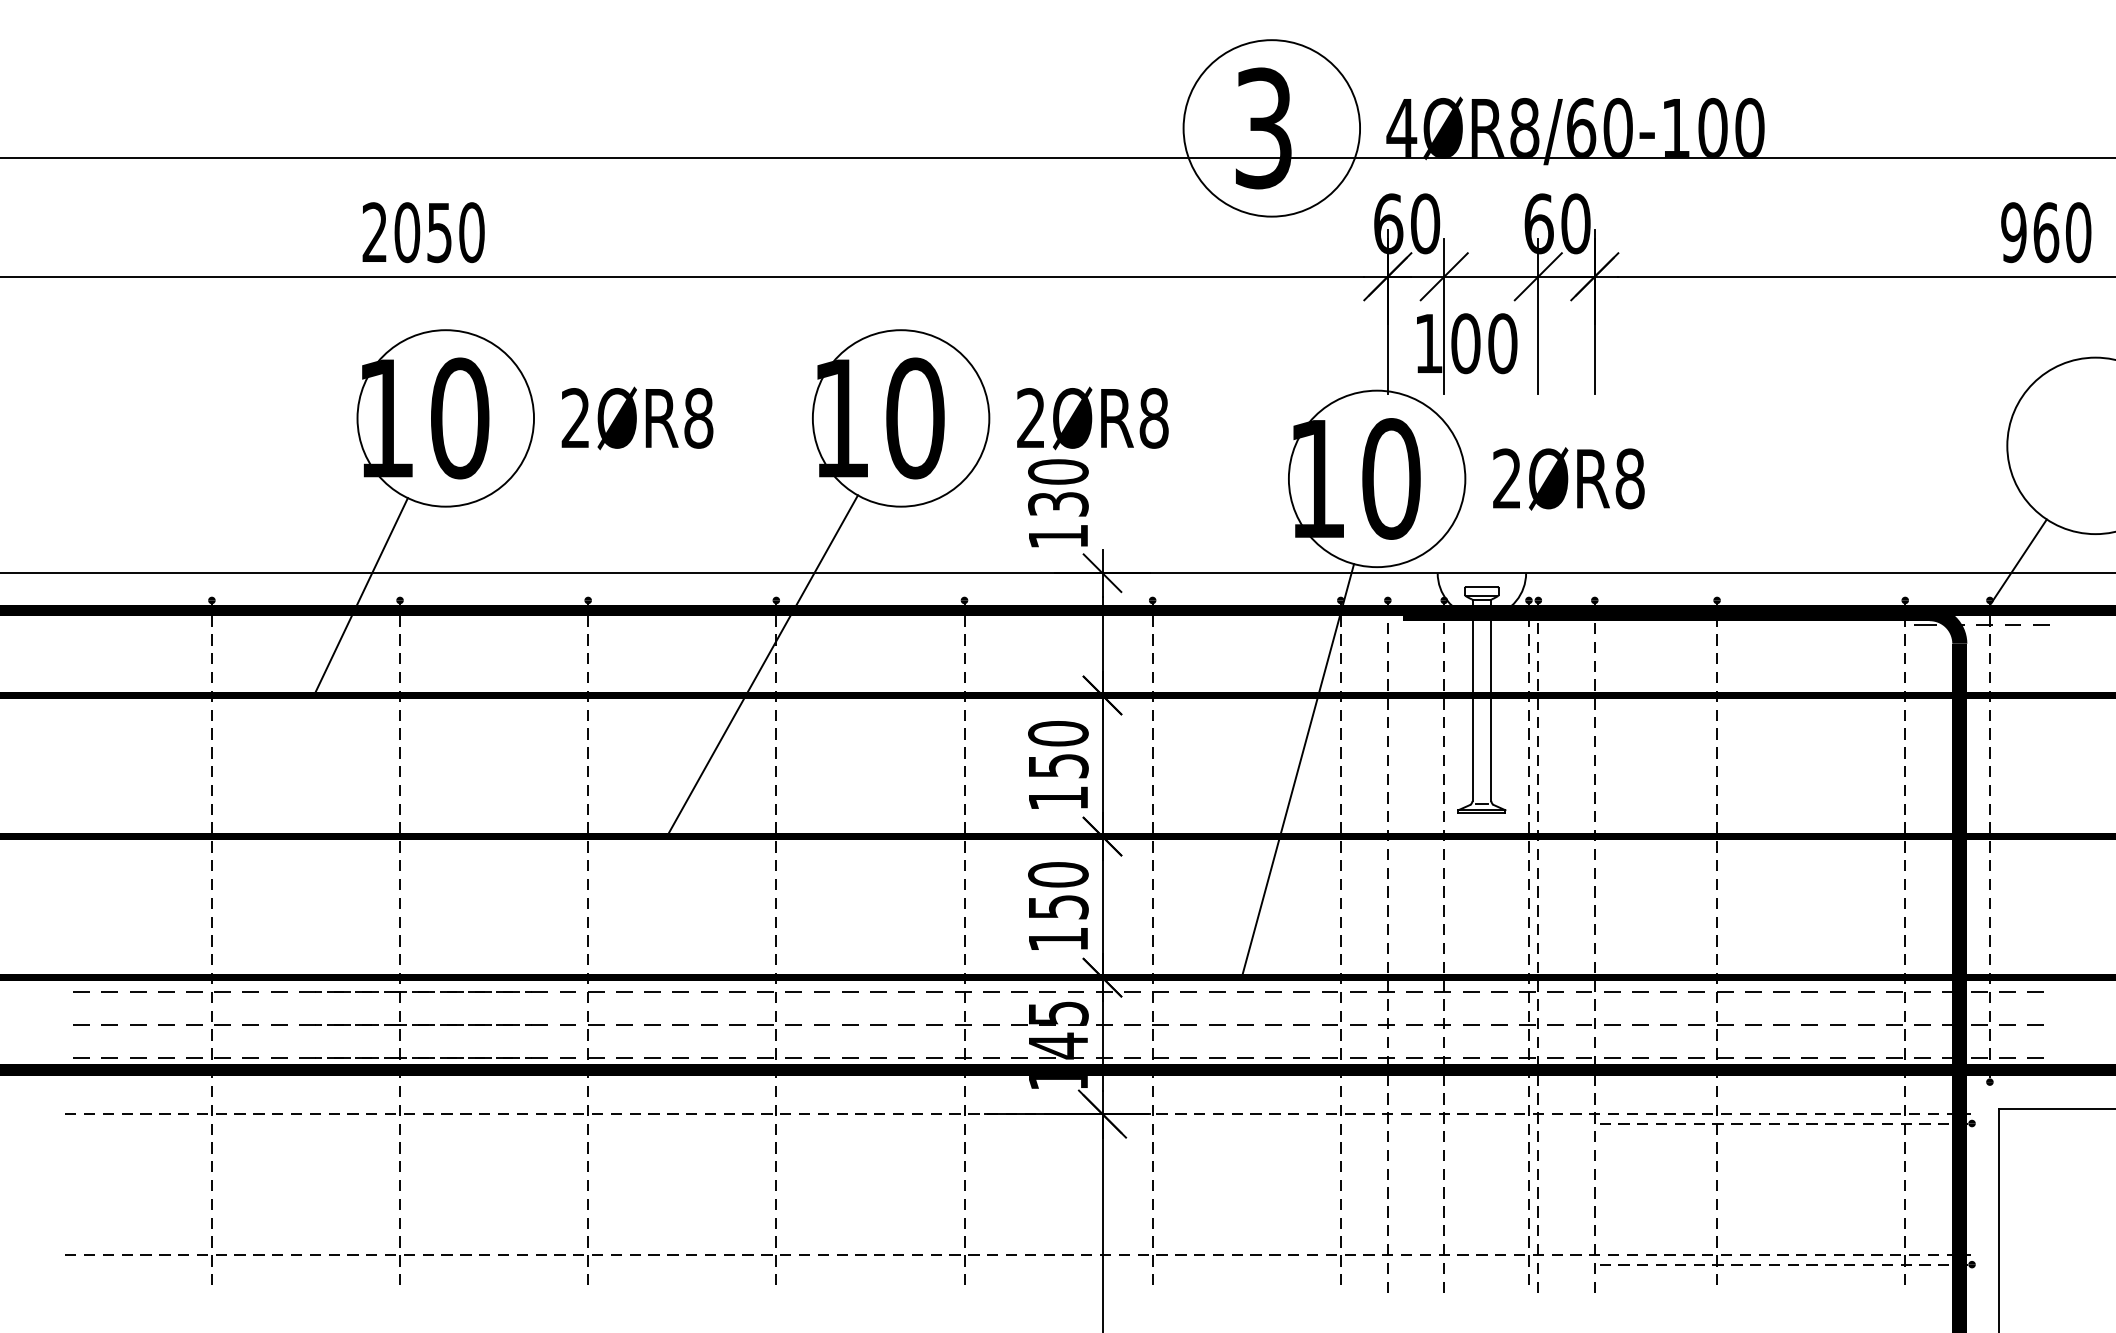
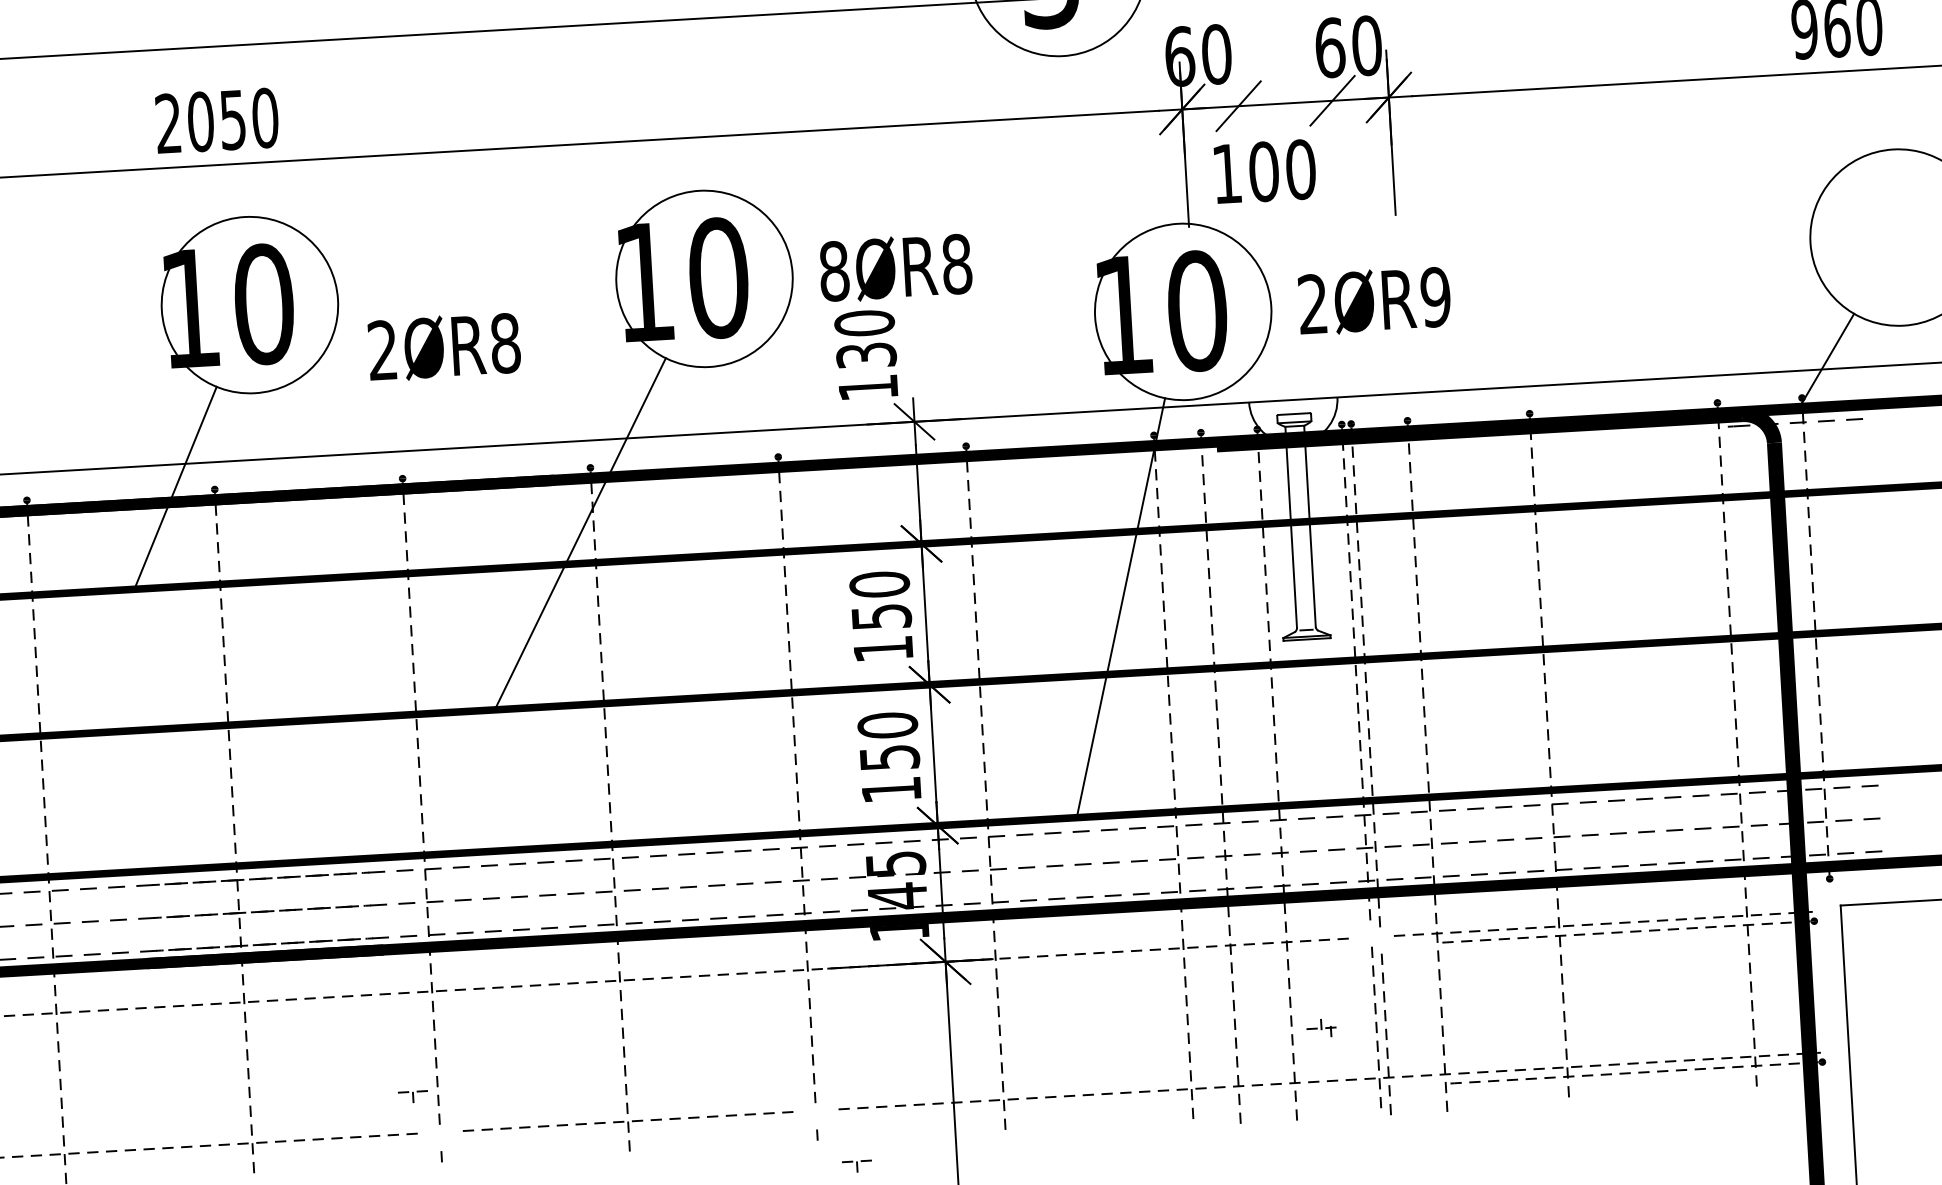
line: (1444, 316) -> (1241, 145), removed
line: (1538, 316) -> (1334, 140), removed
text: (637, 418) -> (444, 347), moved
text: (1030, 418) -> (833, 271), 2ØR8 -> 8ØR8
text: (1629, 478) -> (1435, 296), 2ØR8 -> 2ØR9
part: (1528, 1114) -> (1321, 1028), moved
part: (587, 1260) -> (412, 1097), moved
part: (964, 1260) -> (857, 1166), moved

